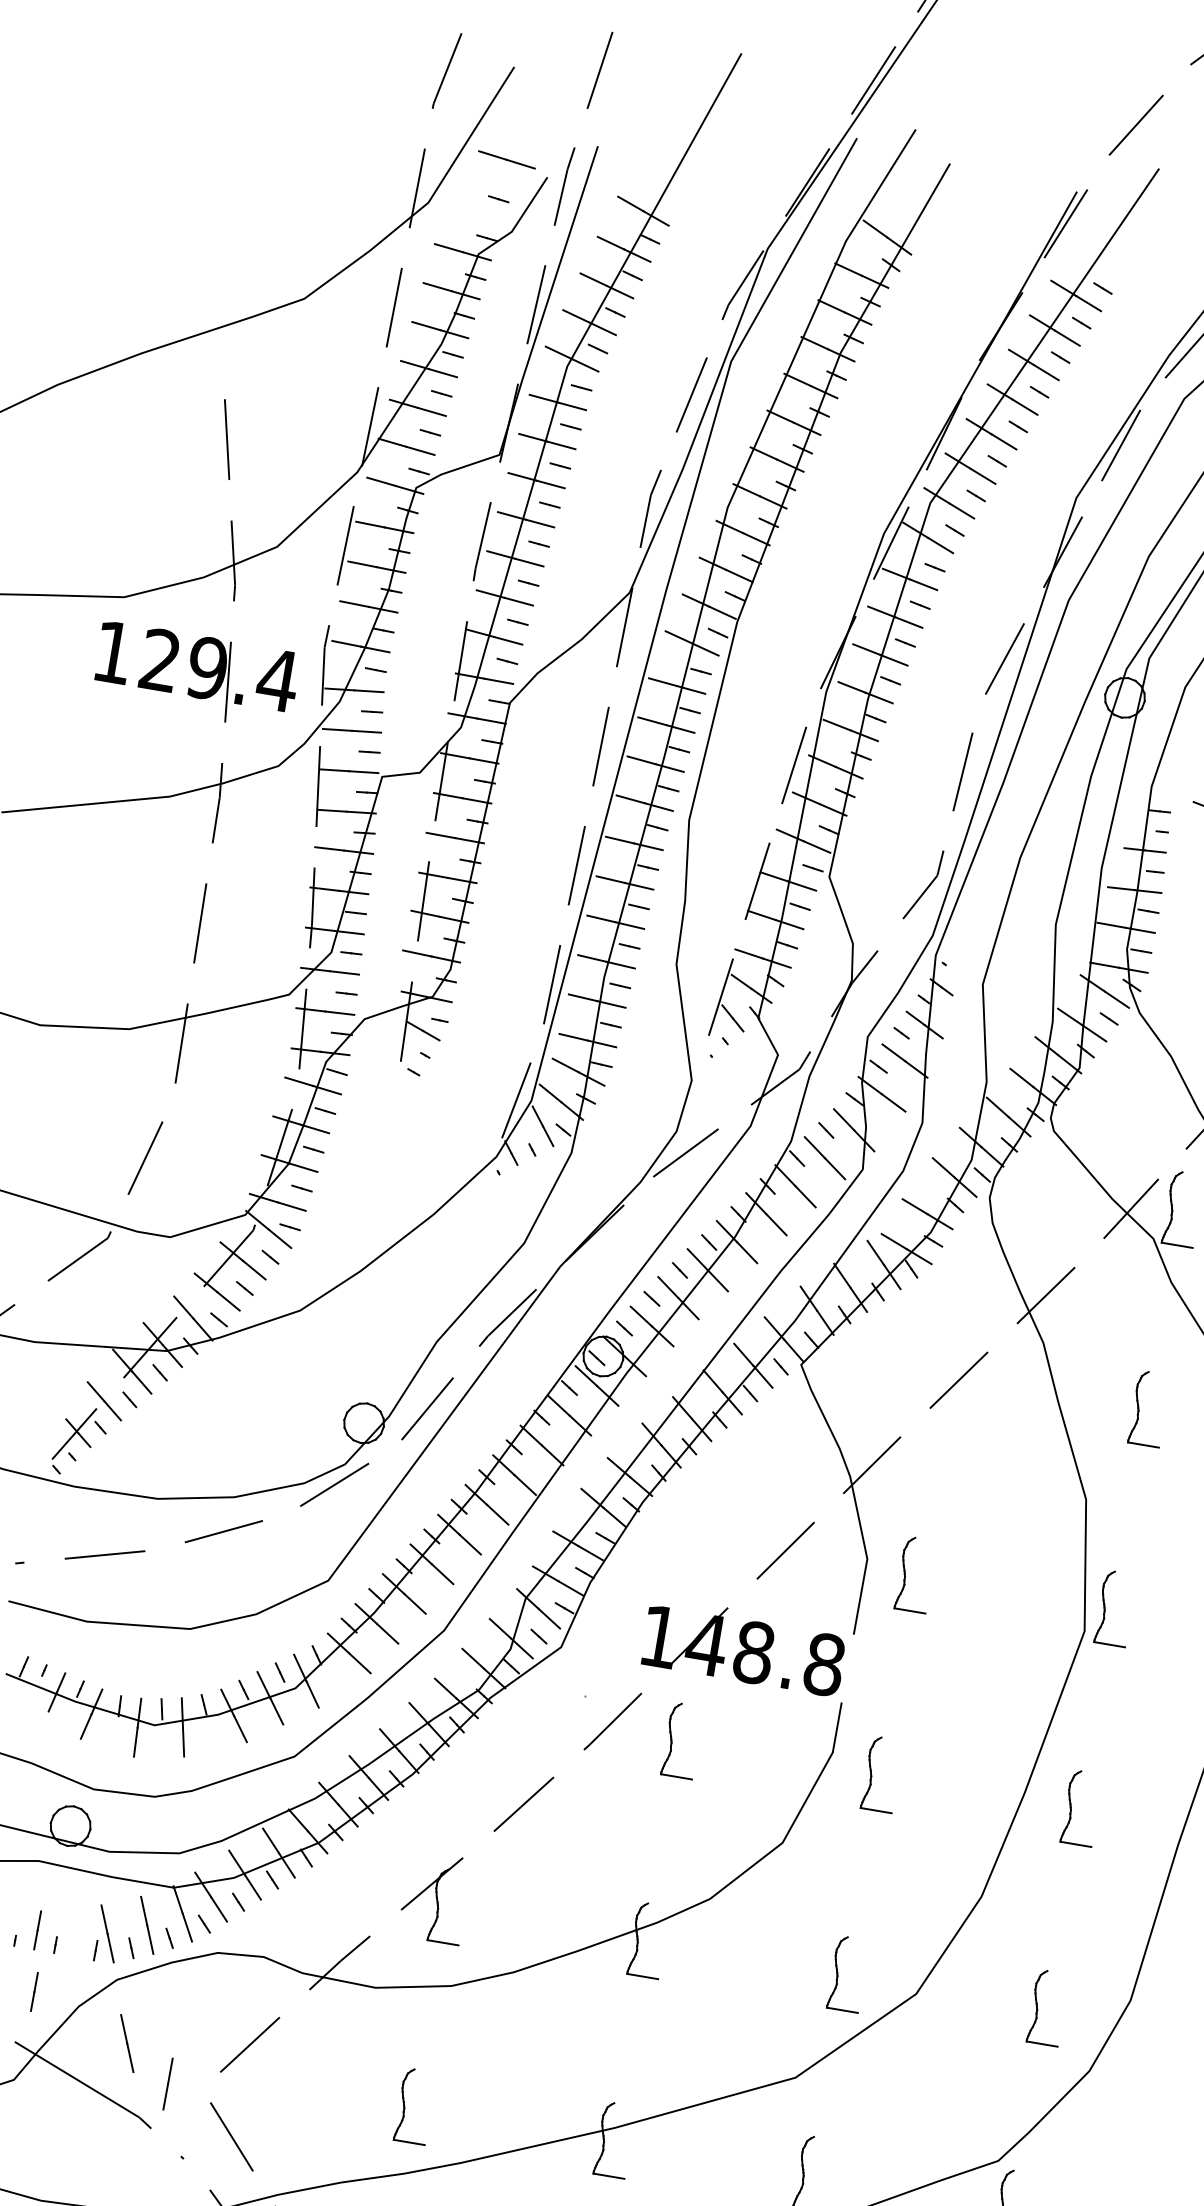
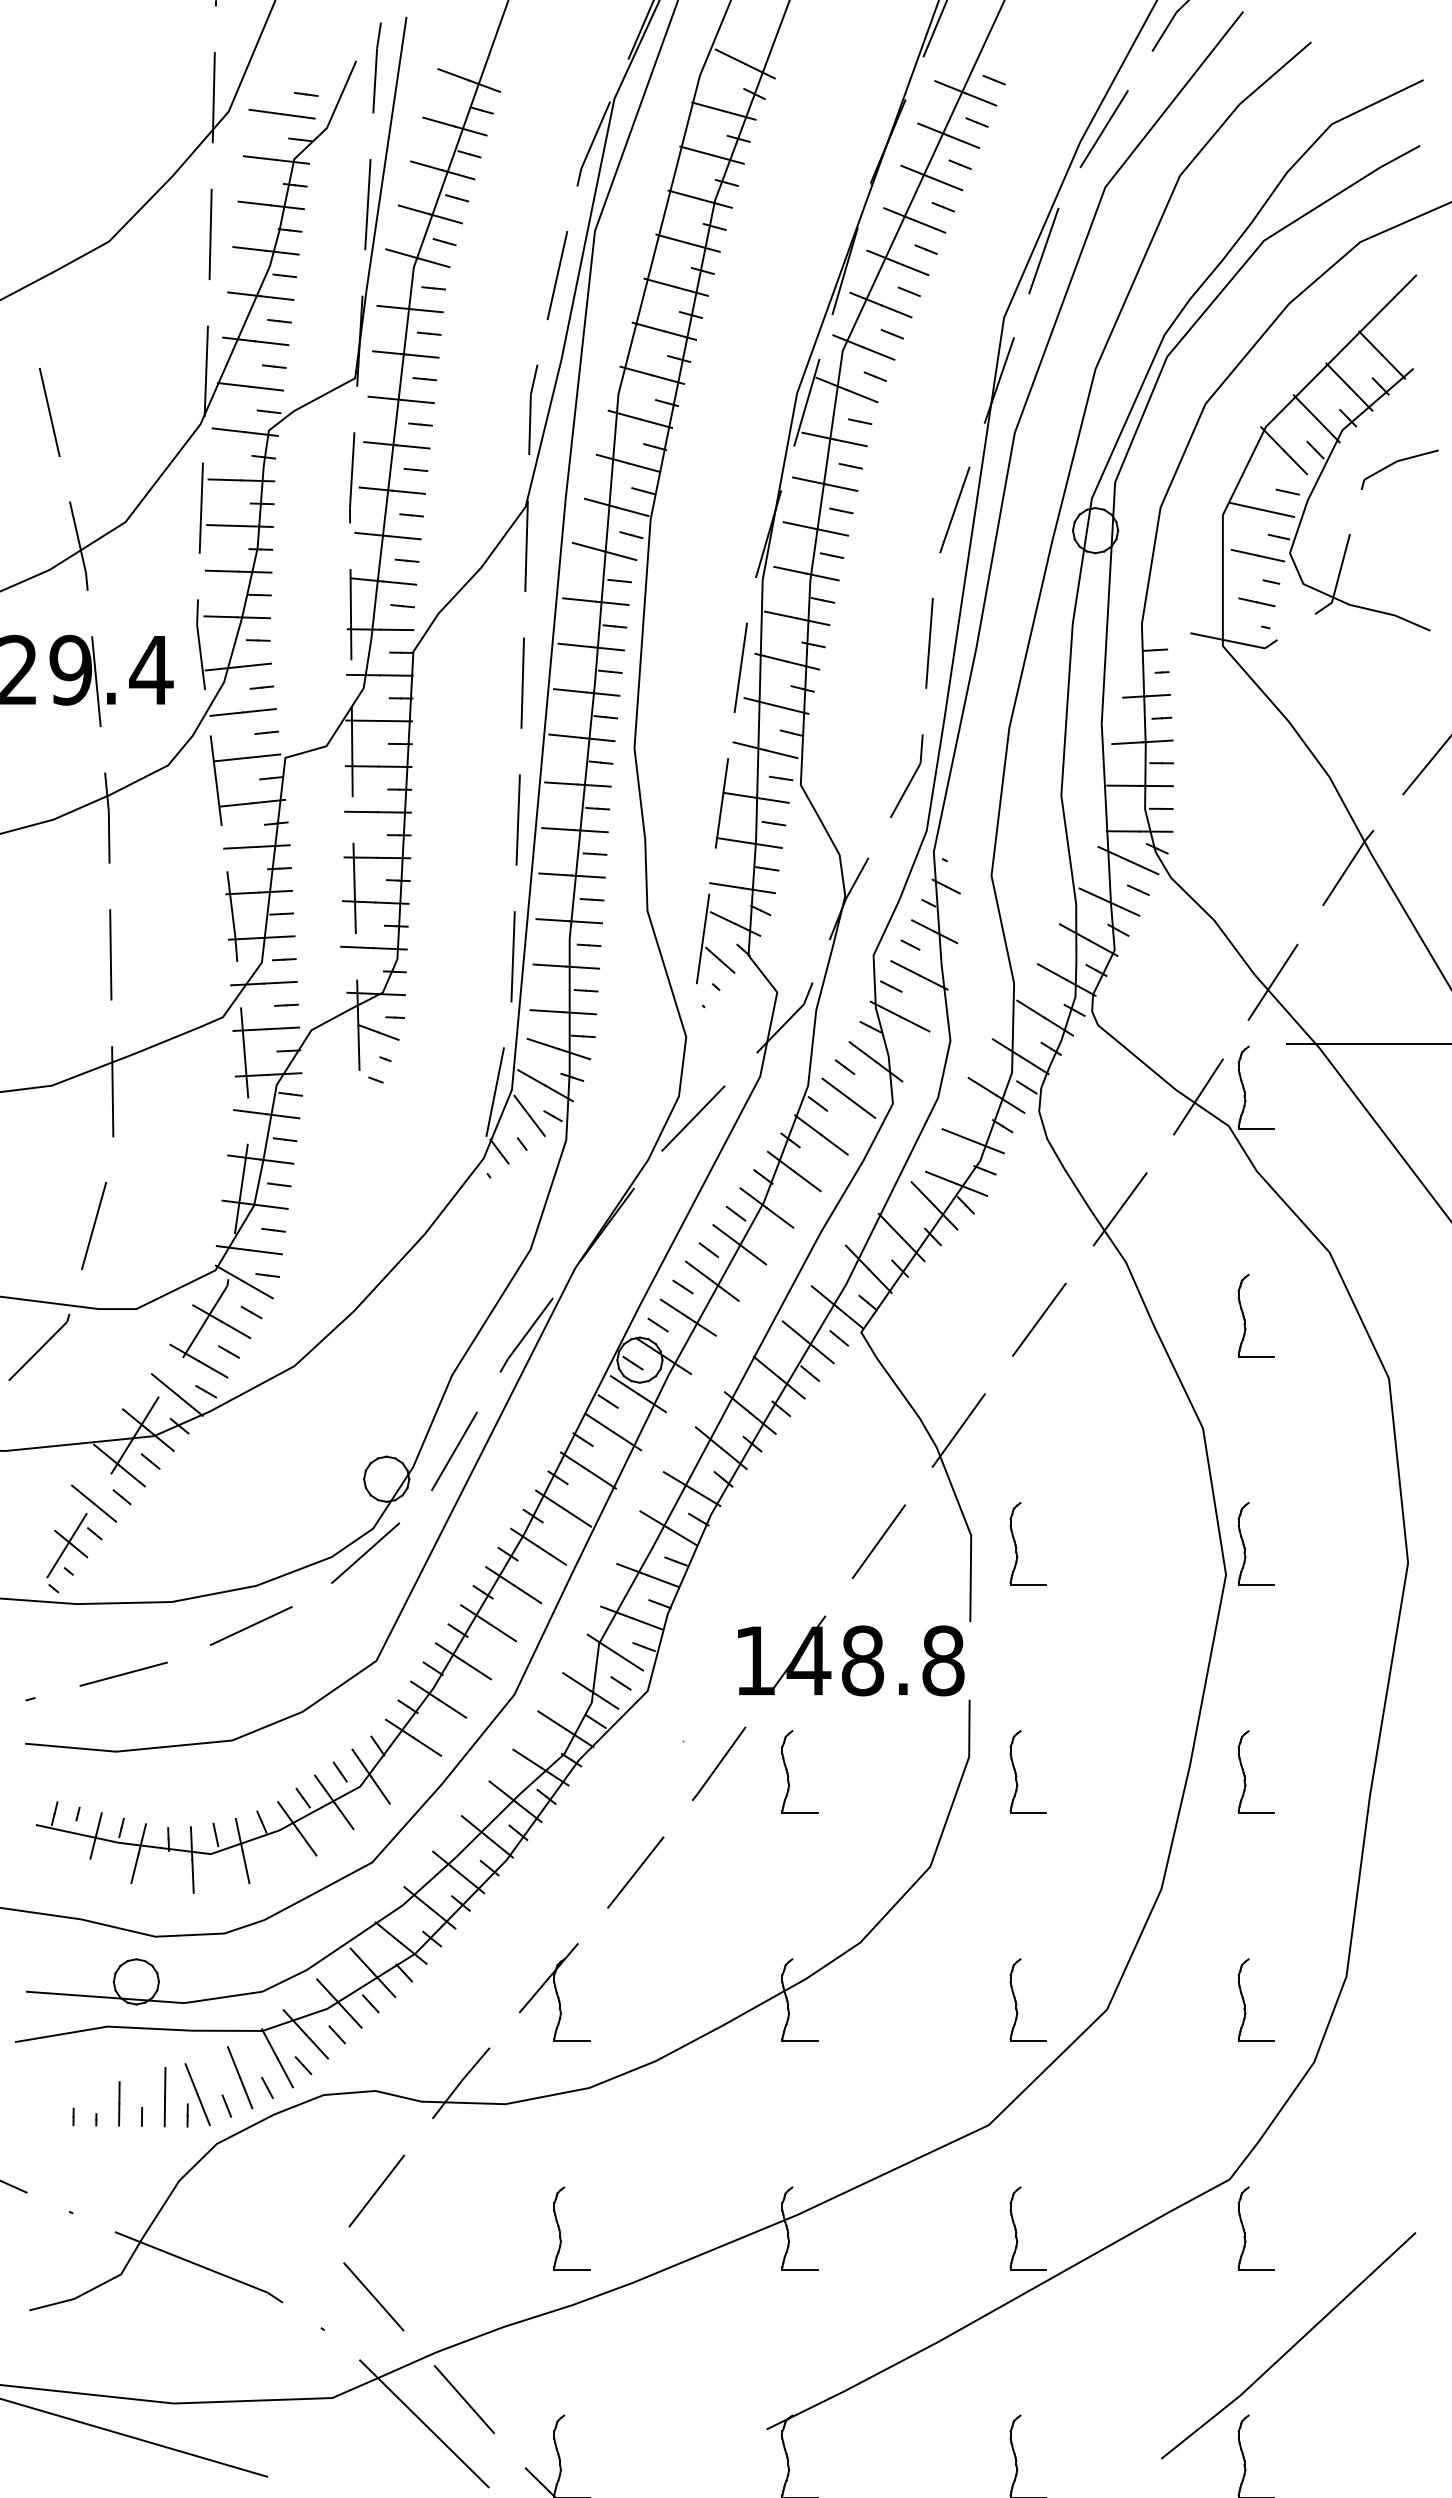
line: (506, 159) -> (281, 113), moved
line: (34, 1991) -> (127, 2172), removed
line: (127, 2043) -> (240, 2212), removed
line: (167, 2084) -> (164, 2097), moved

